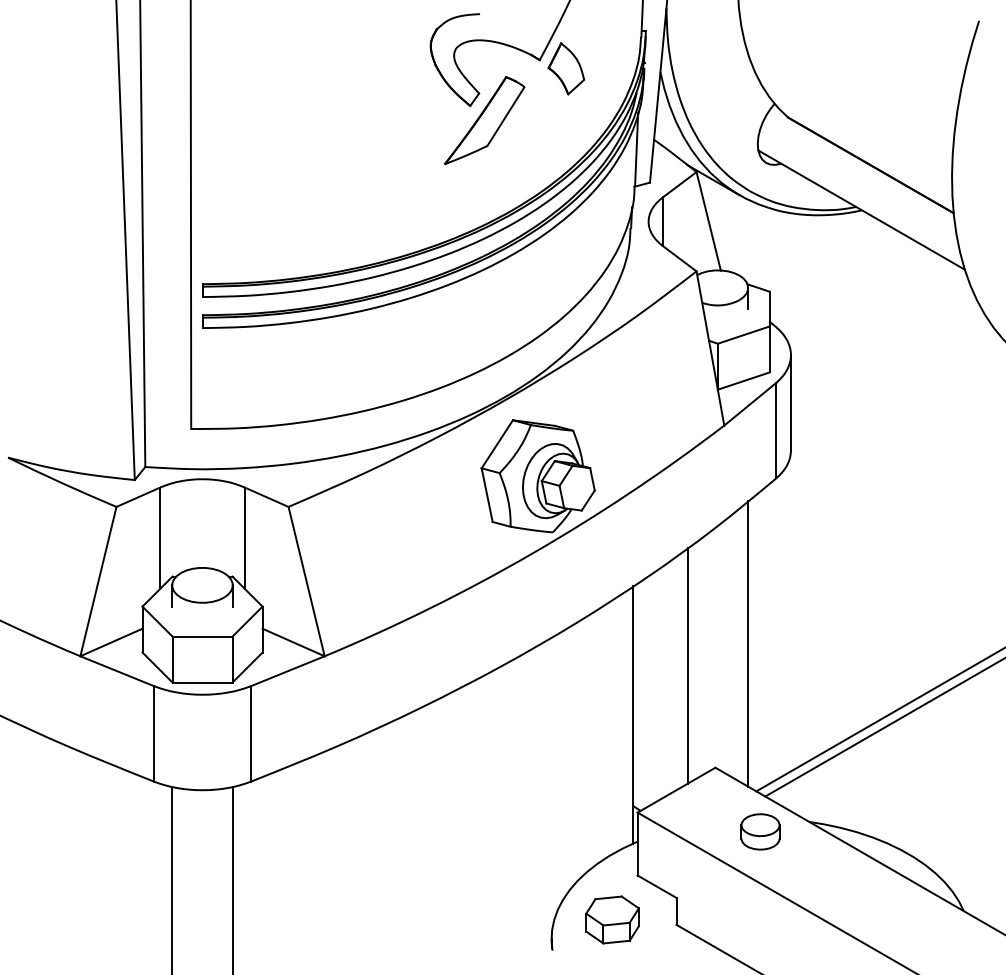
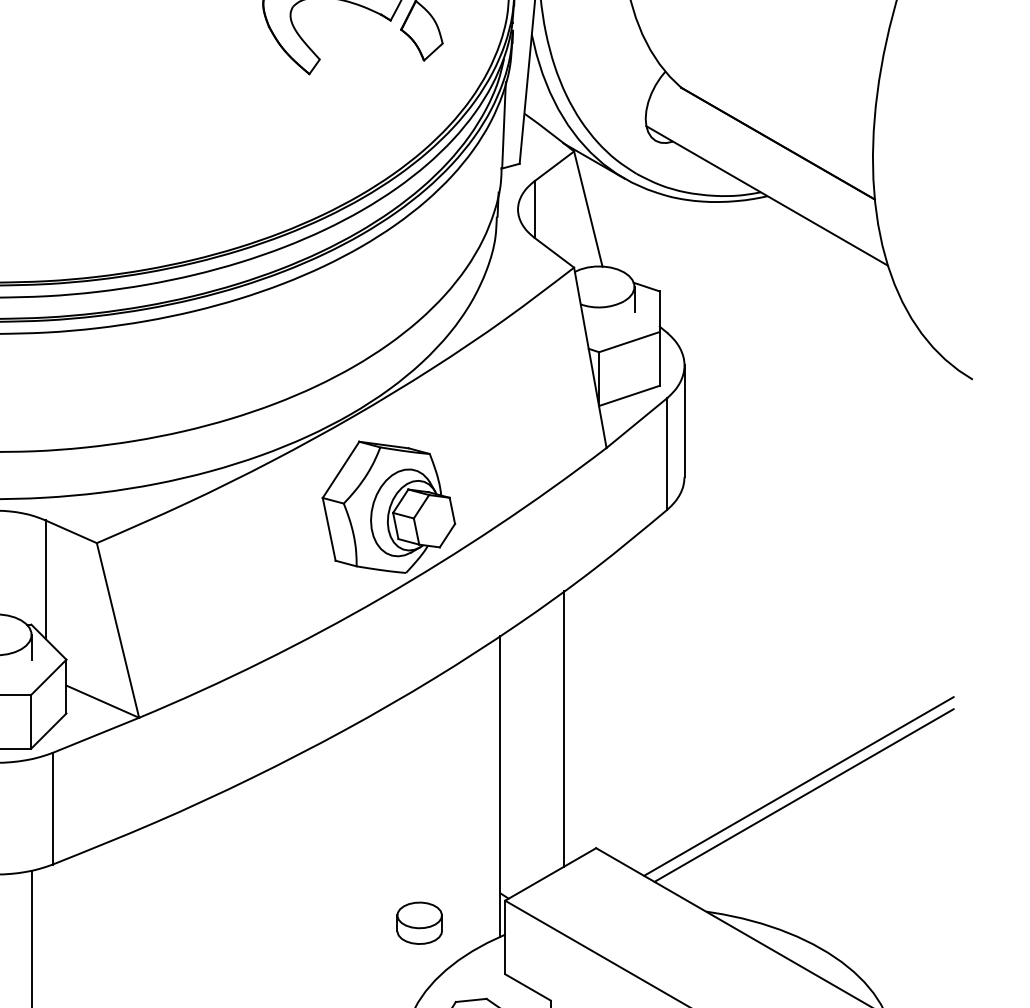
part: (484, 120) -> (326, 91), removed
line: (748, 643) -> (634, 702), removed
part: (760, 831) -> (419, 922), moved

